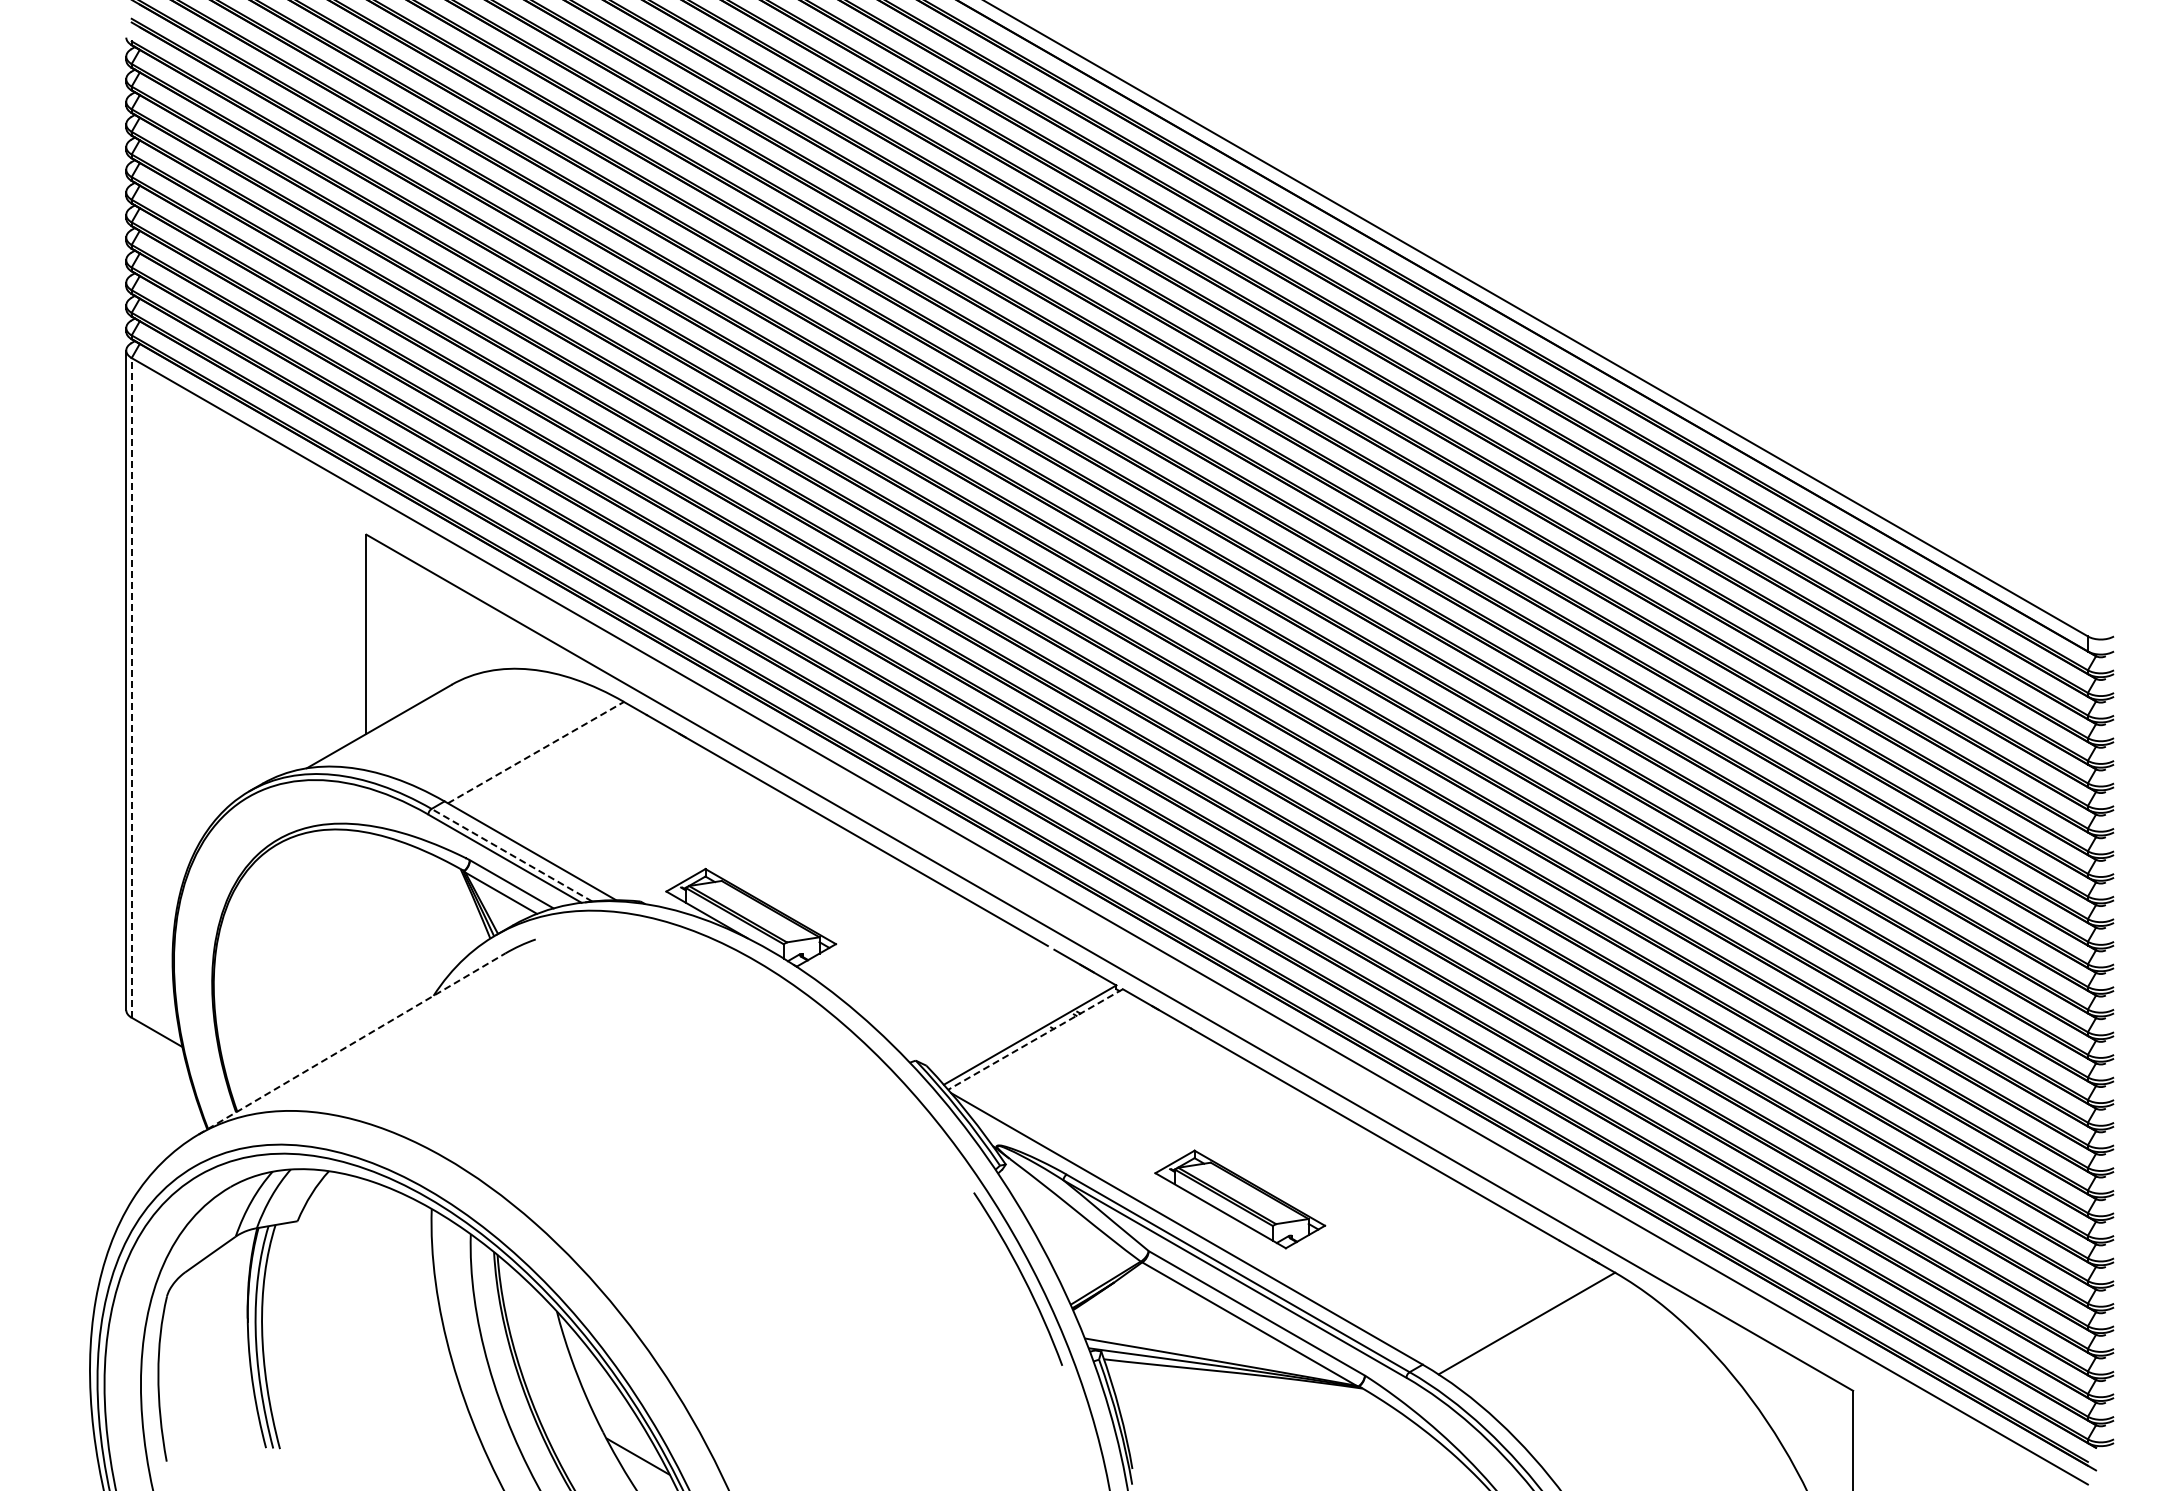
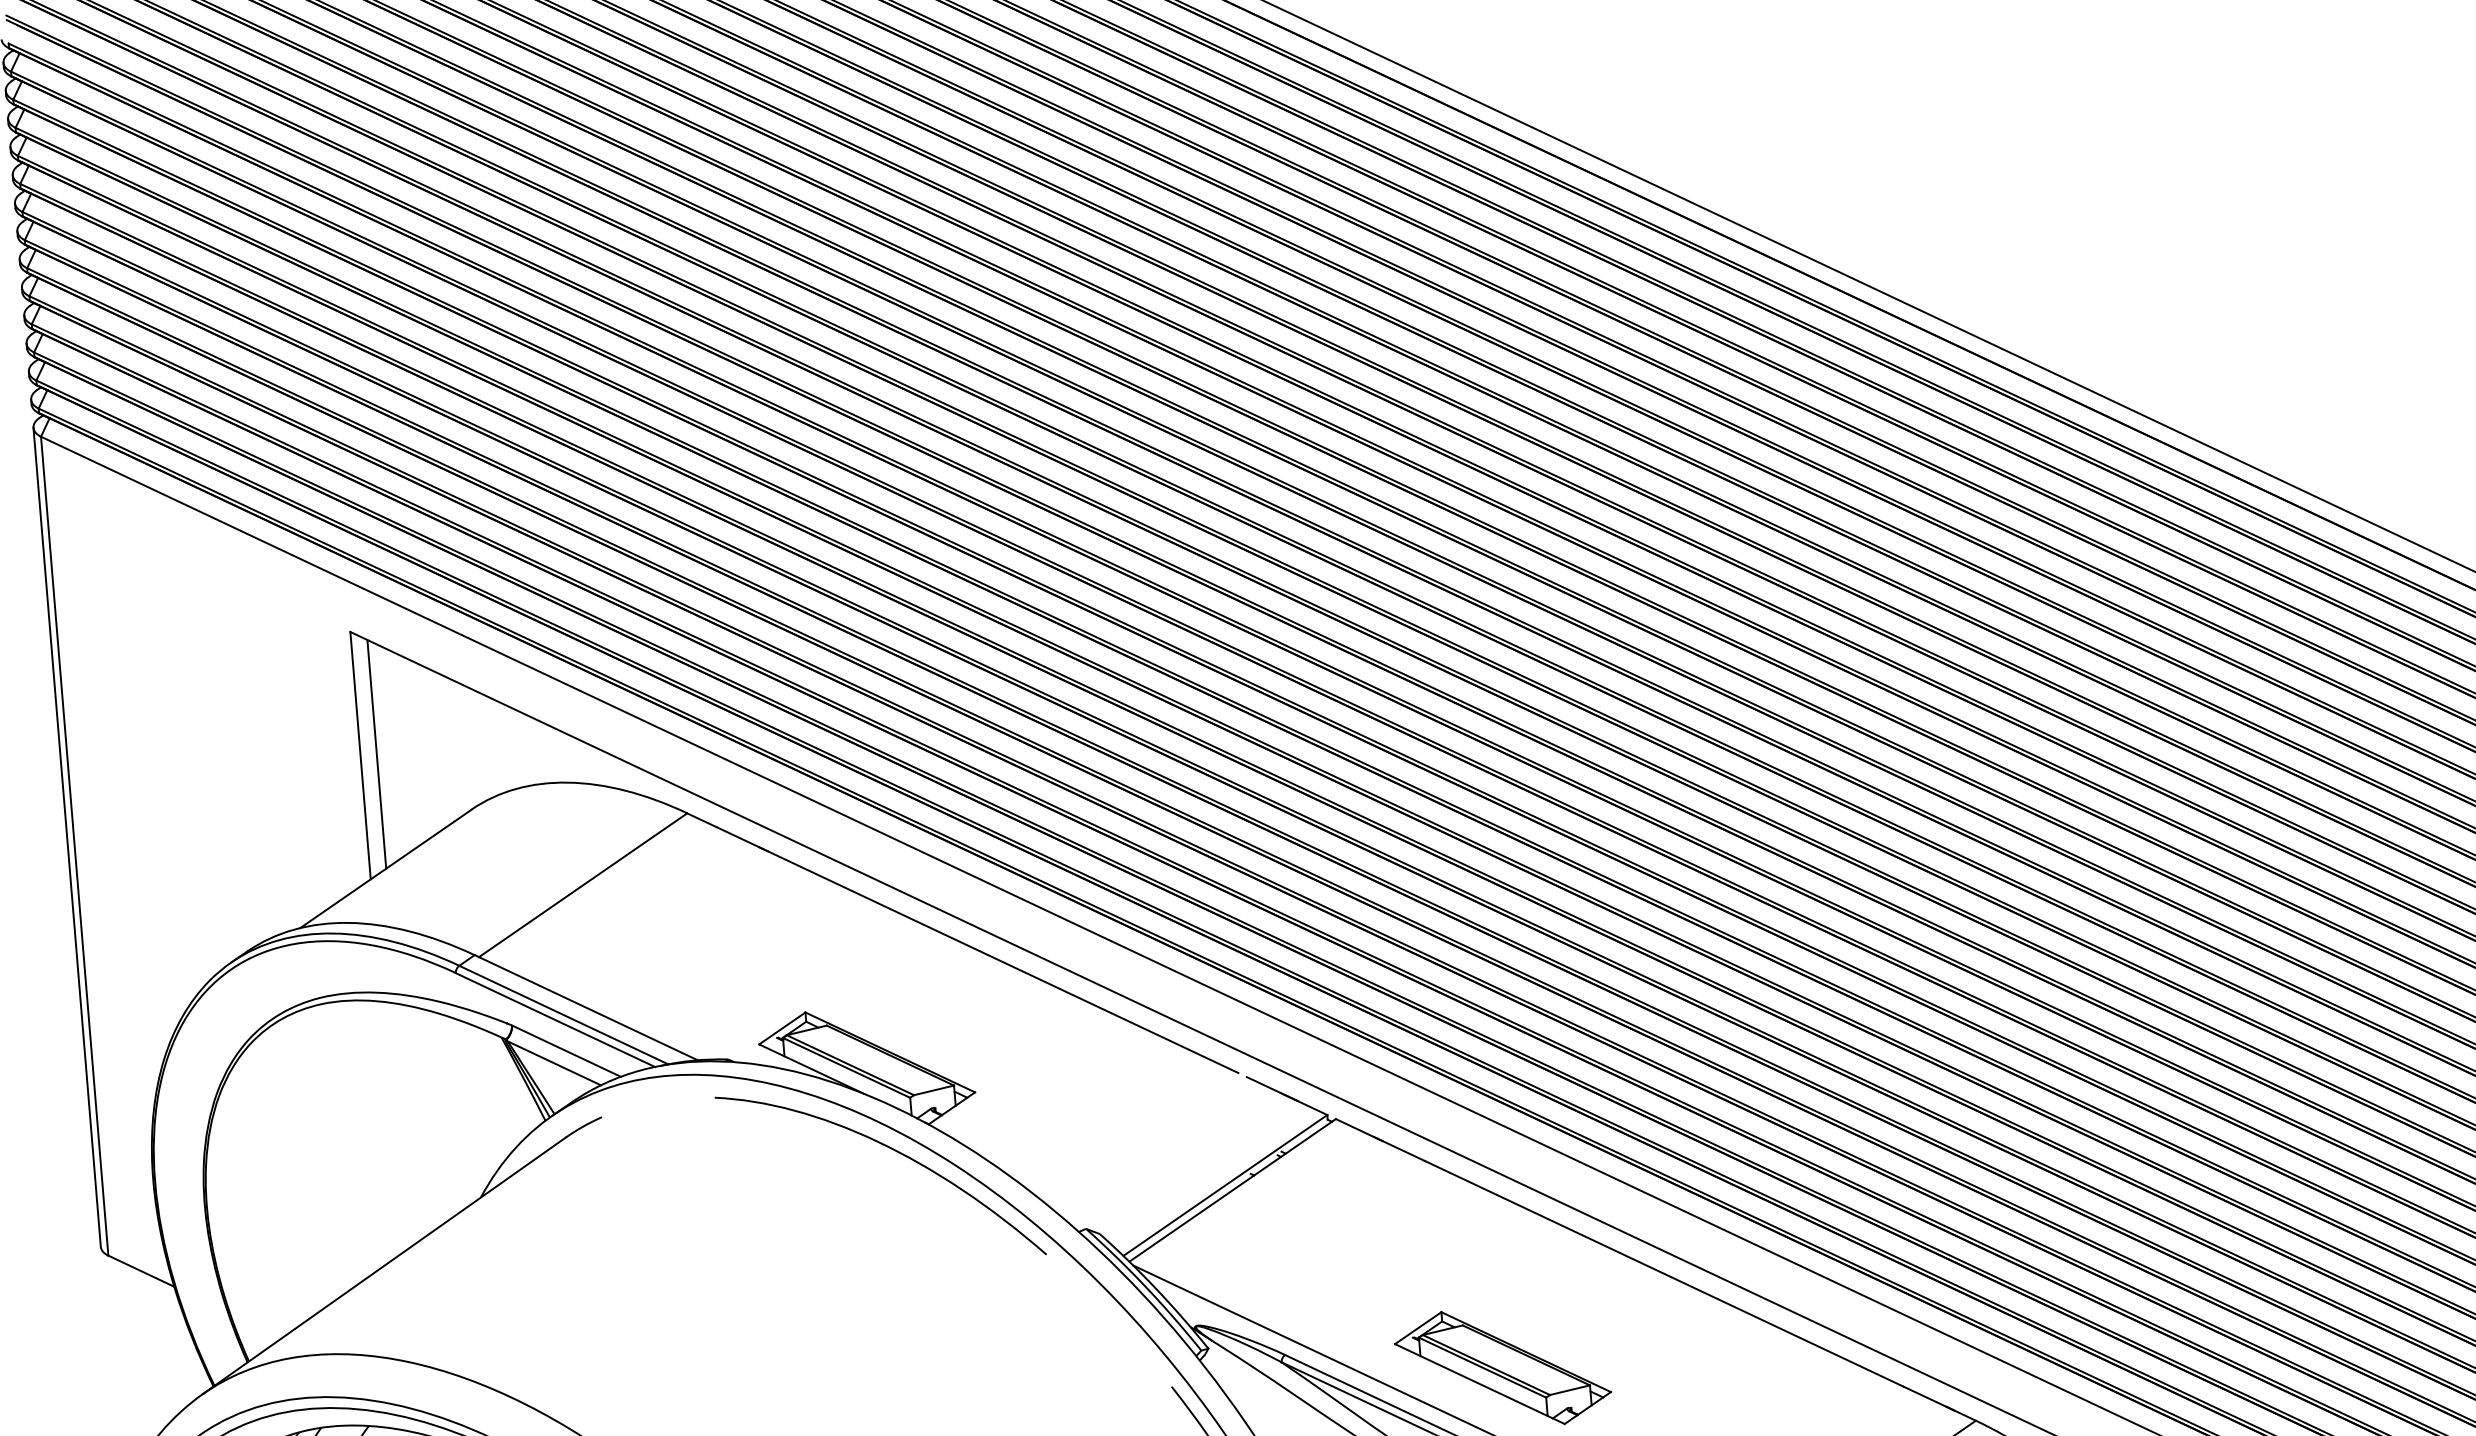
line: (379, 634) -> (376, 754), added
line: (131, 687) -> (74, 845), dashed -> solid
line: (535, 752) -> (582, 885), dashed -> solid
line: (511, 855) -> (563, 1015), dashed -> solid
curve: (766, 985) -> (893, 1150), added
line: (1035, 1039) -> (1232, 1190), dashed -> solid
line: (352, 1043) -> (385, 1265), dashed -> solid

